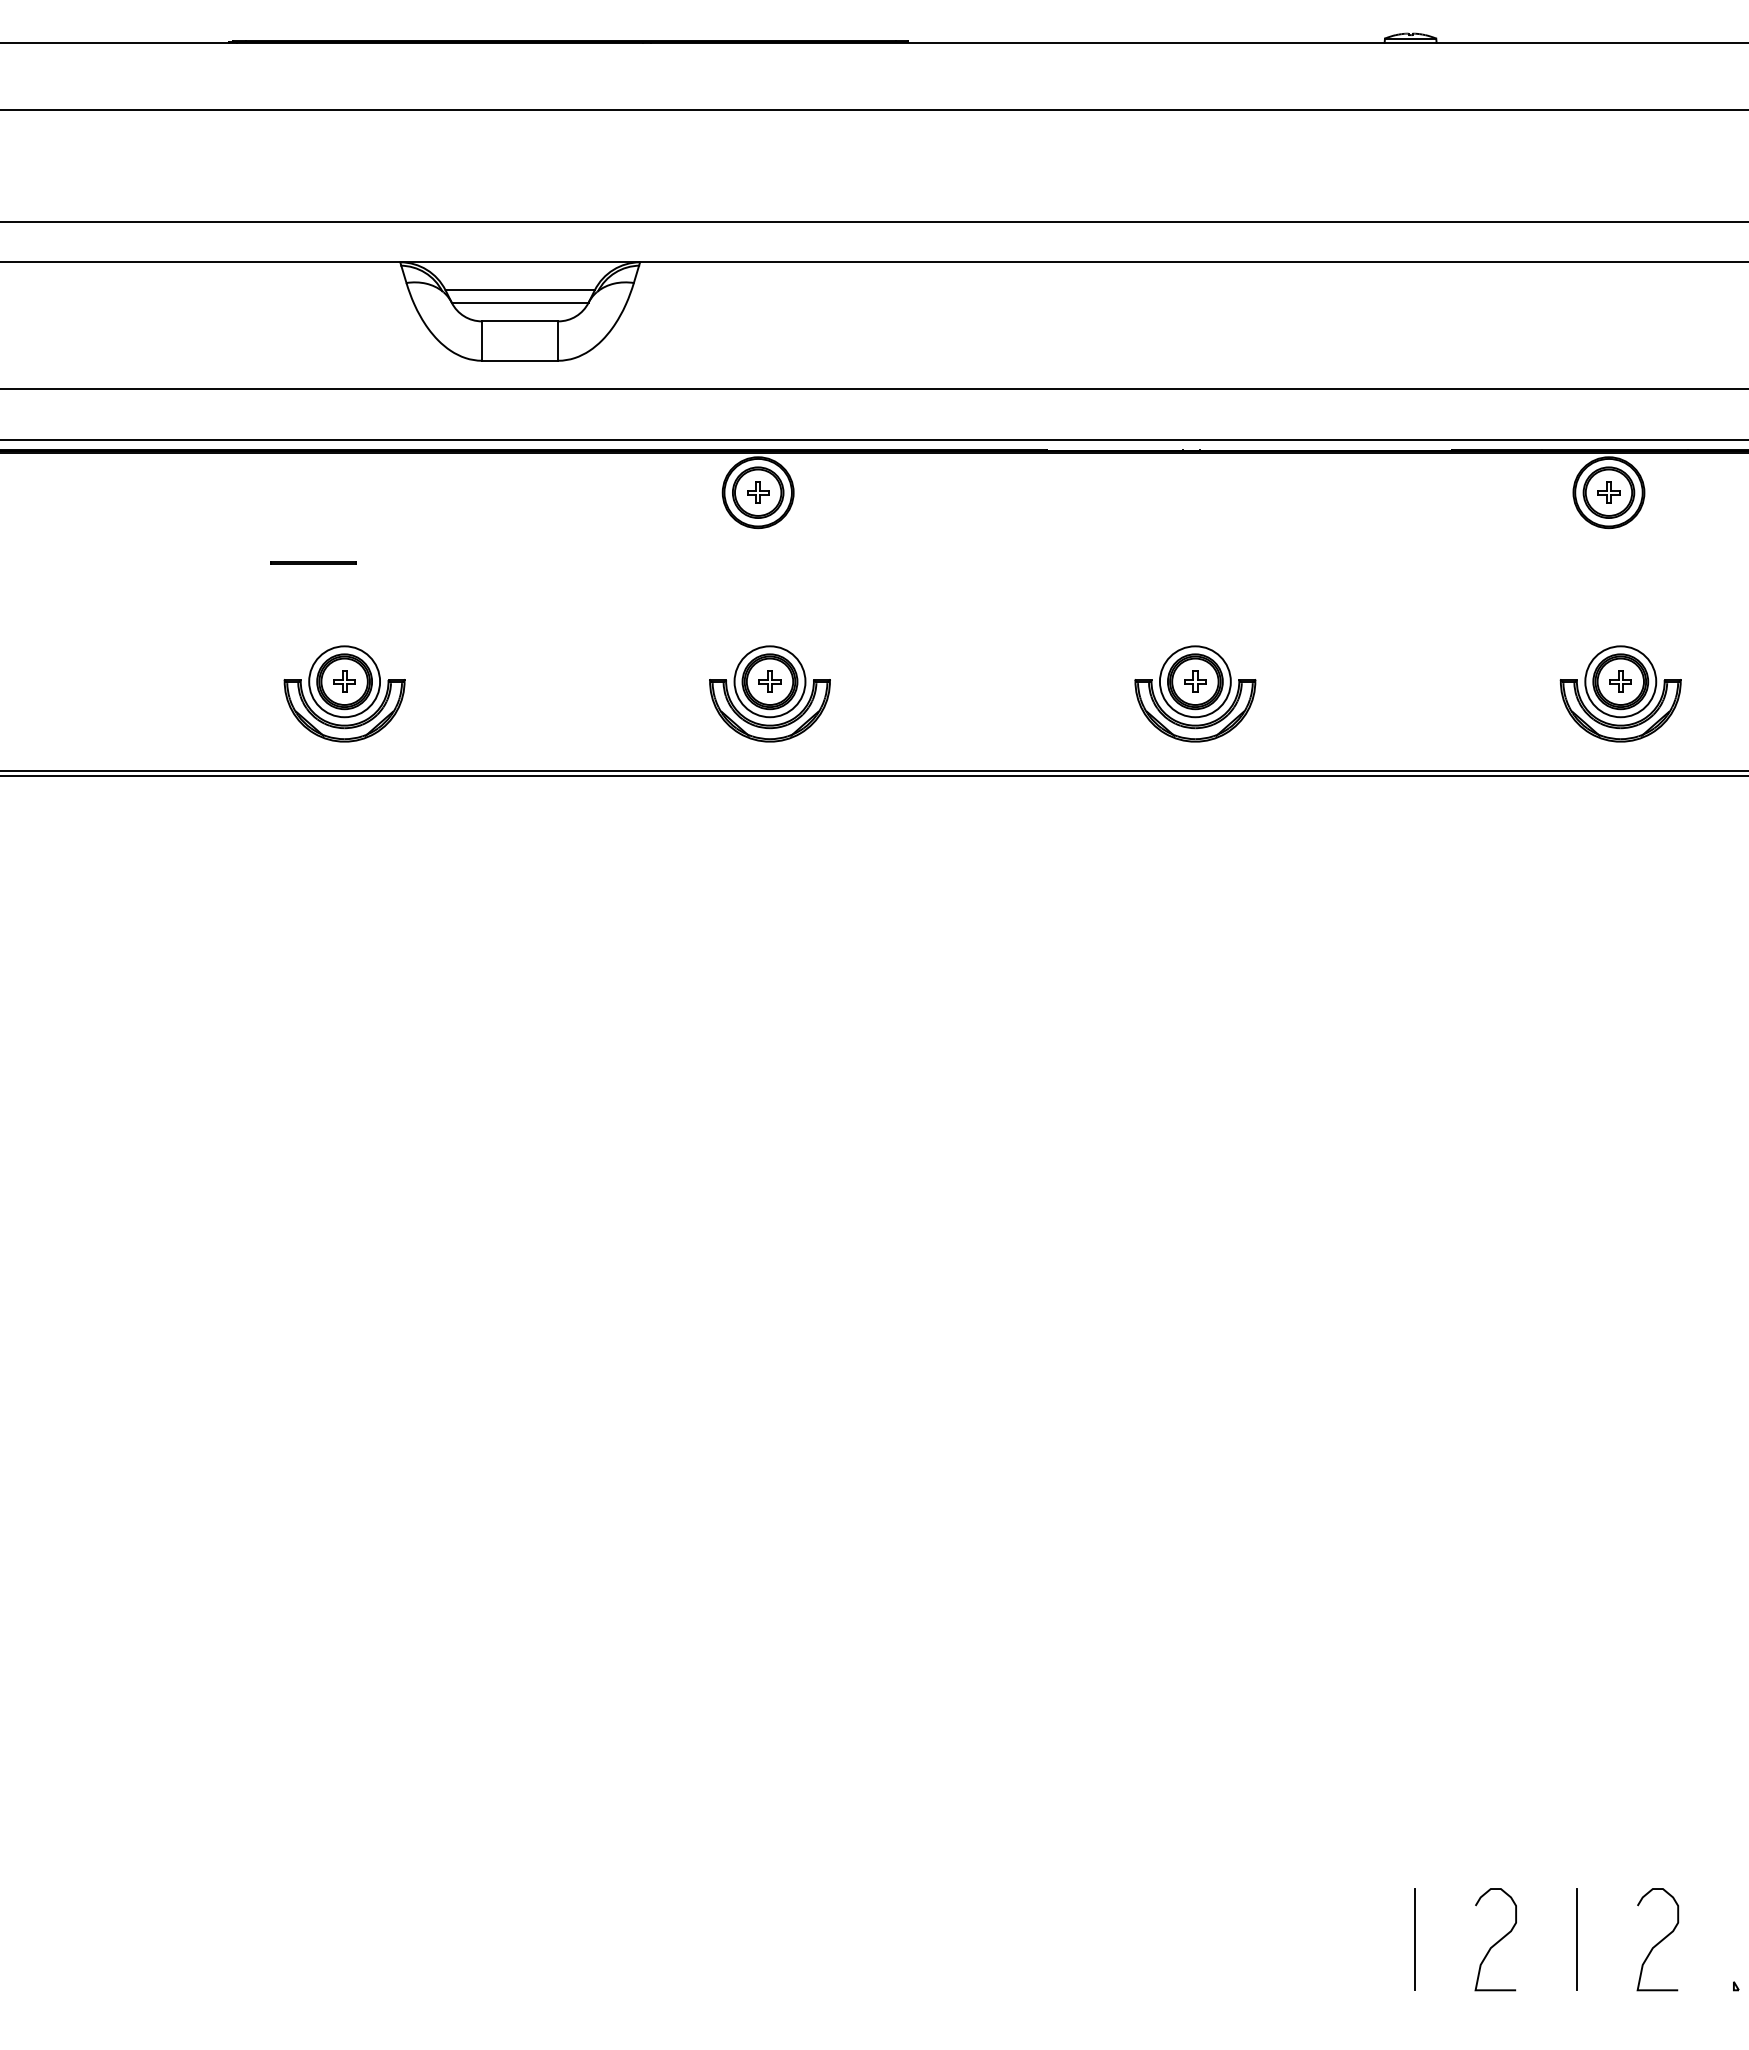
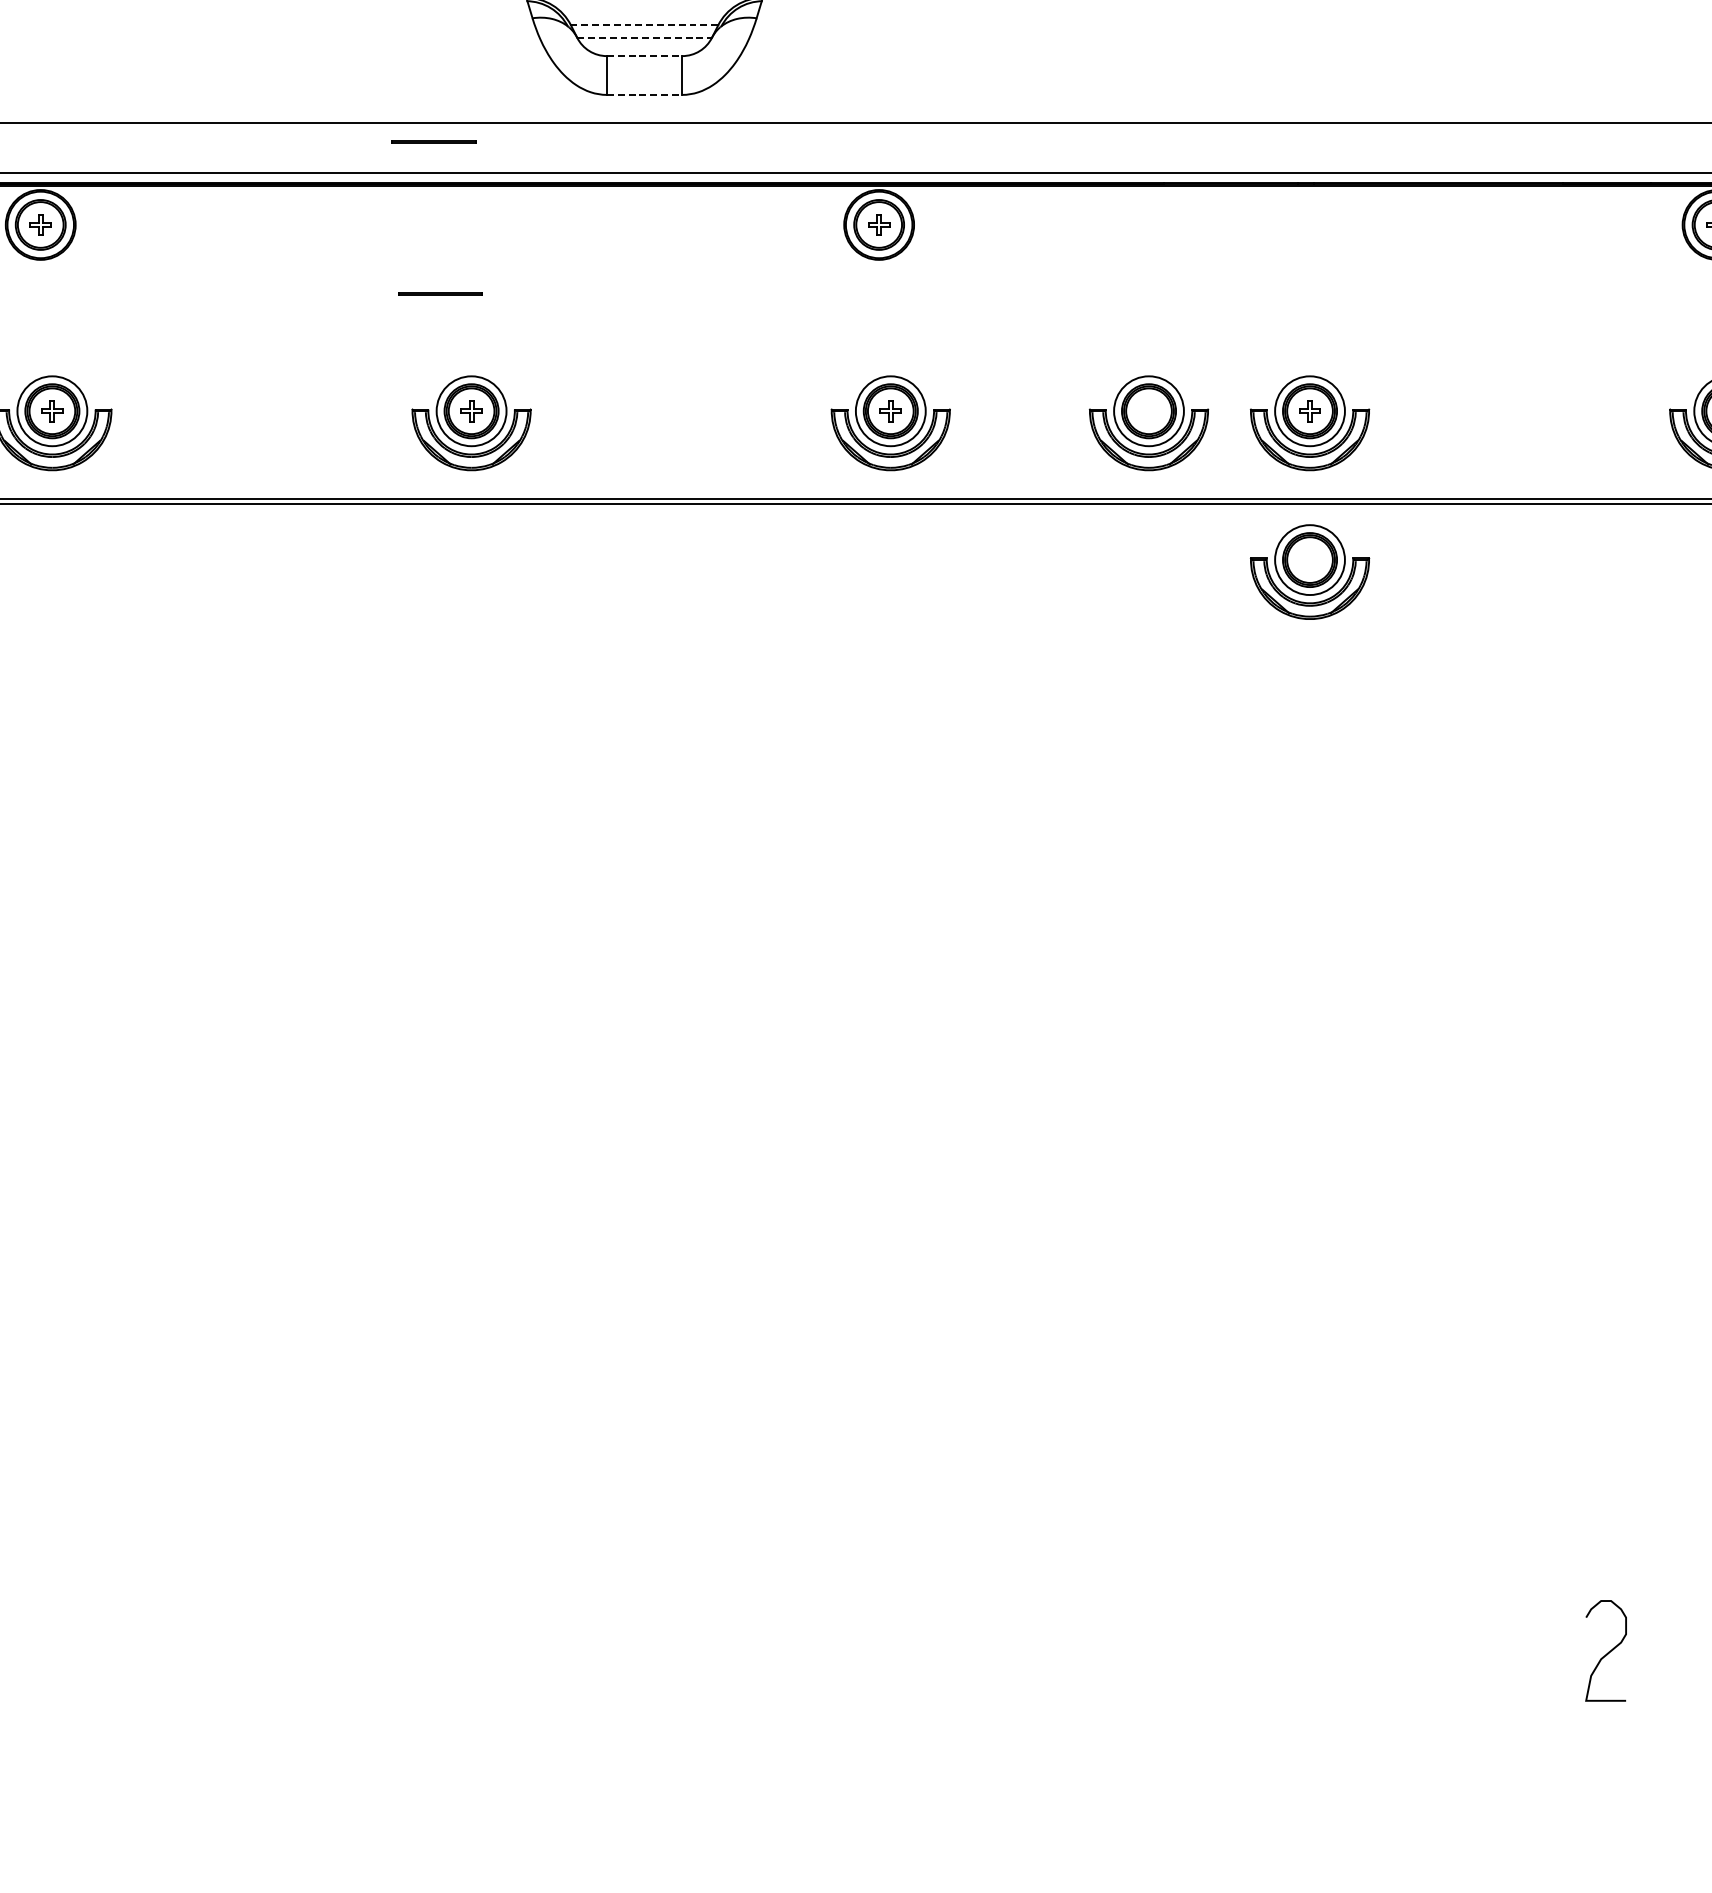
line: (520, 290) -> (644, 25), solid -> dashed
line: (520, 302) -> (644, 37), solid -> dashed
line: (520, 321) -> (644, 56), solid -> dashed
line: (520, 360) -> (644, 94), solid -> dashed
line: (306, 408) -> (434, 141), added
part: (1031, 693) -> (1148, 422), added
part: (1195, 844) -> (1310, 571), added
line: (1414, 1939) -> (1525, 1650), removed
line: (1576, 1939) -> (1685, 1650), removed

